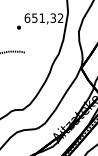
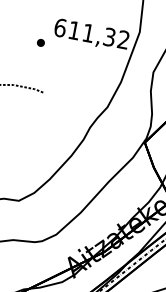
text: (34, 17) -> (74, 29), 651,32 -> 611,32

